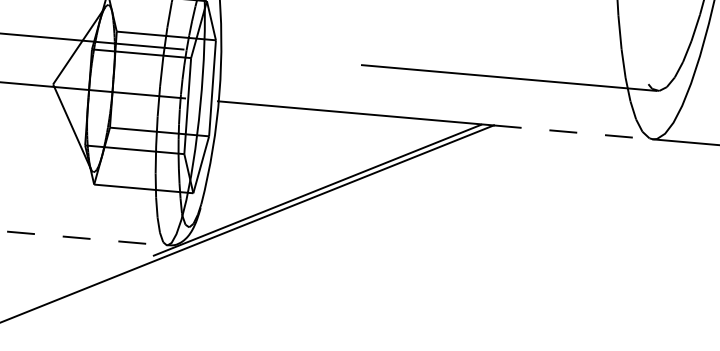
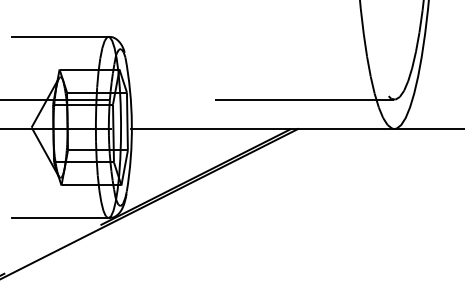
line: (573, 133) -> (346, 129), dashed -> solid
line: (87, 239) -> (60, 218), dashed -> solid

